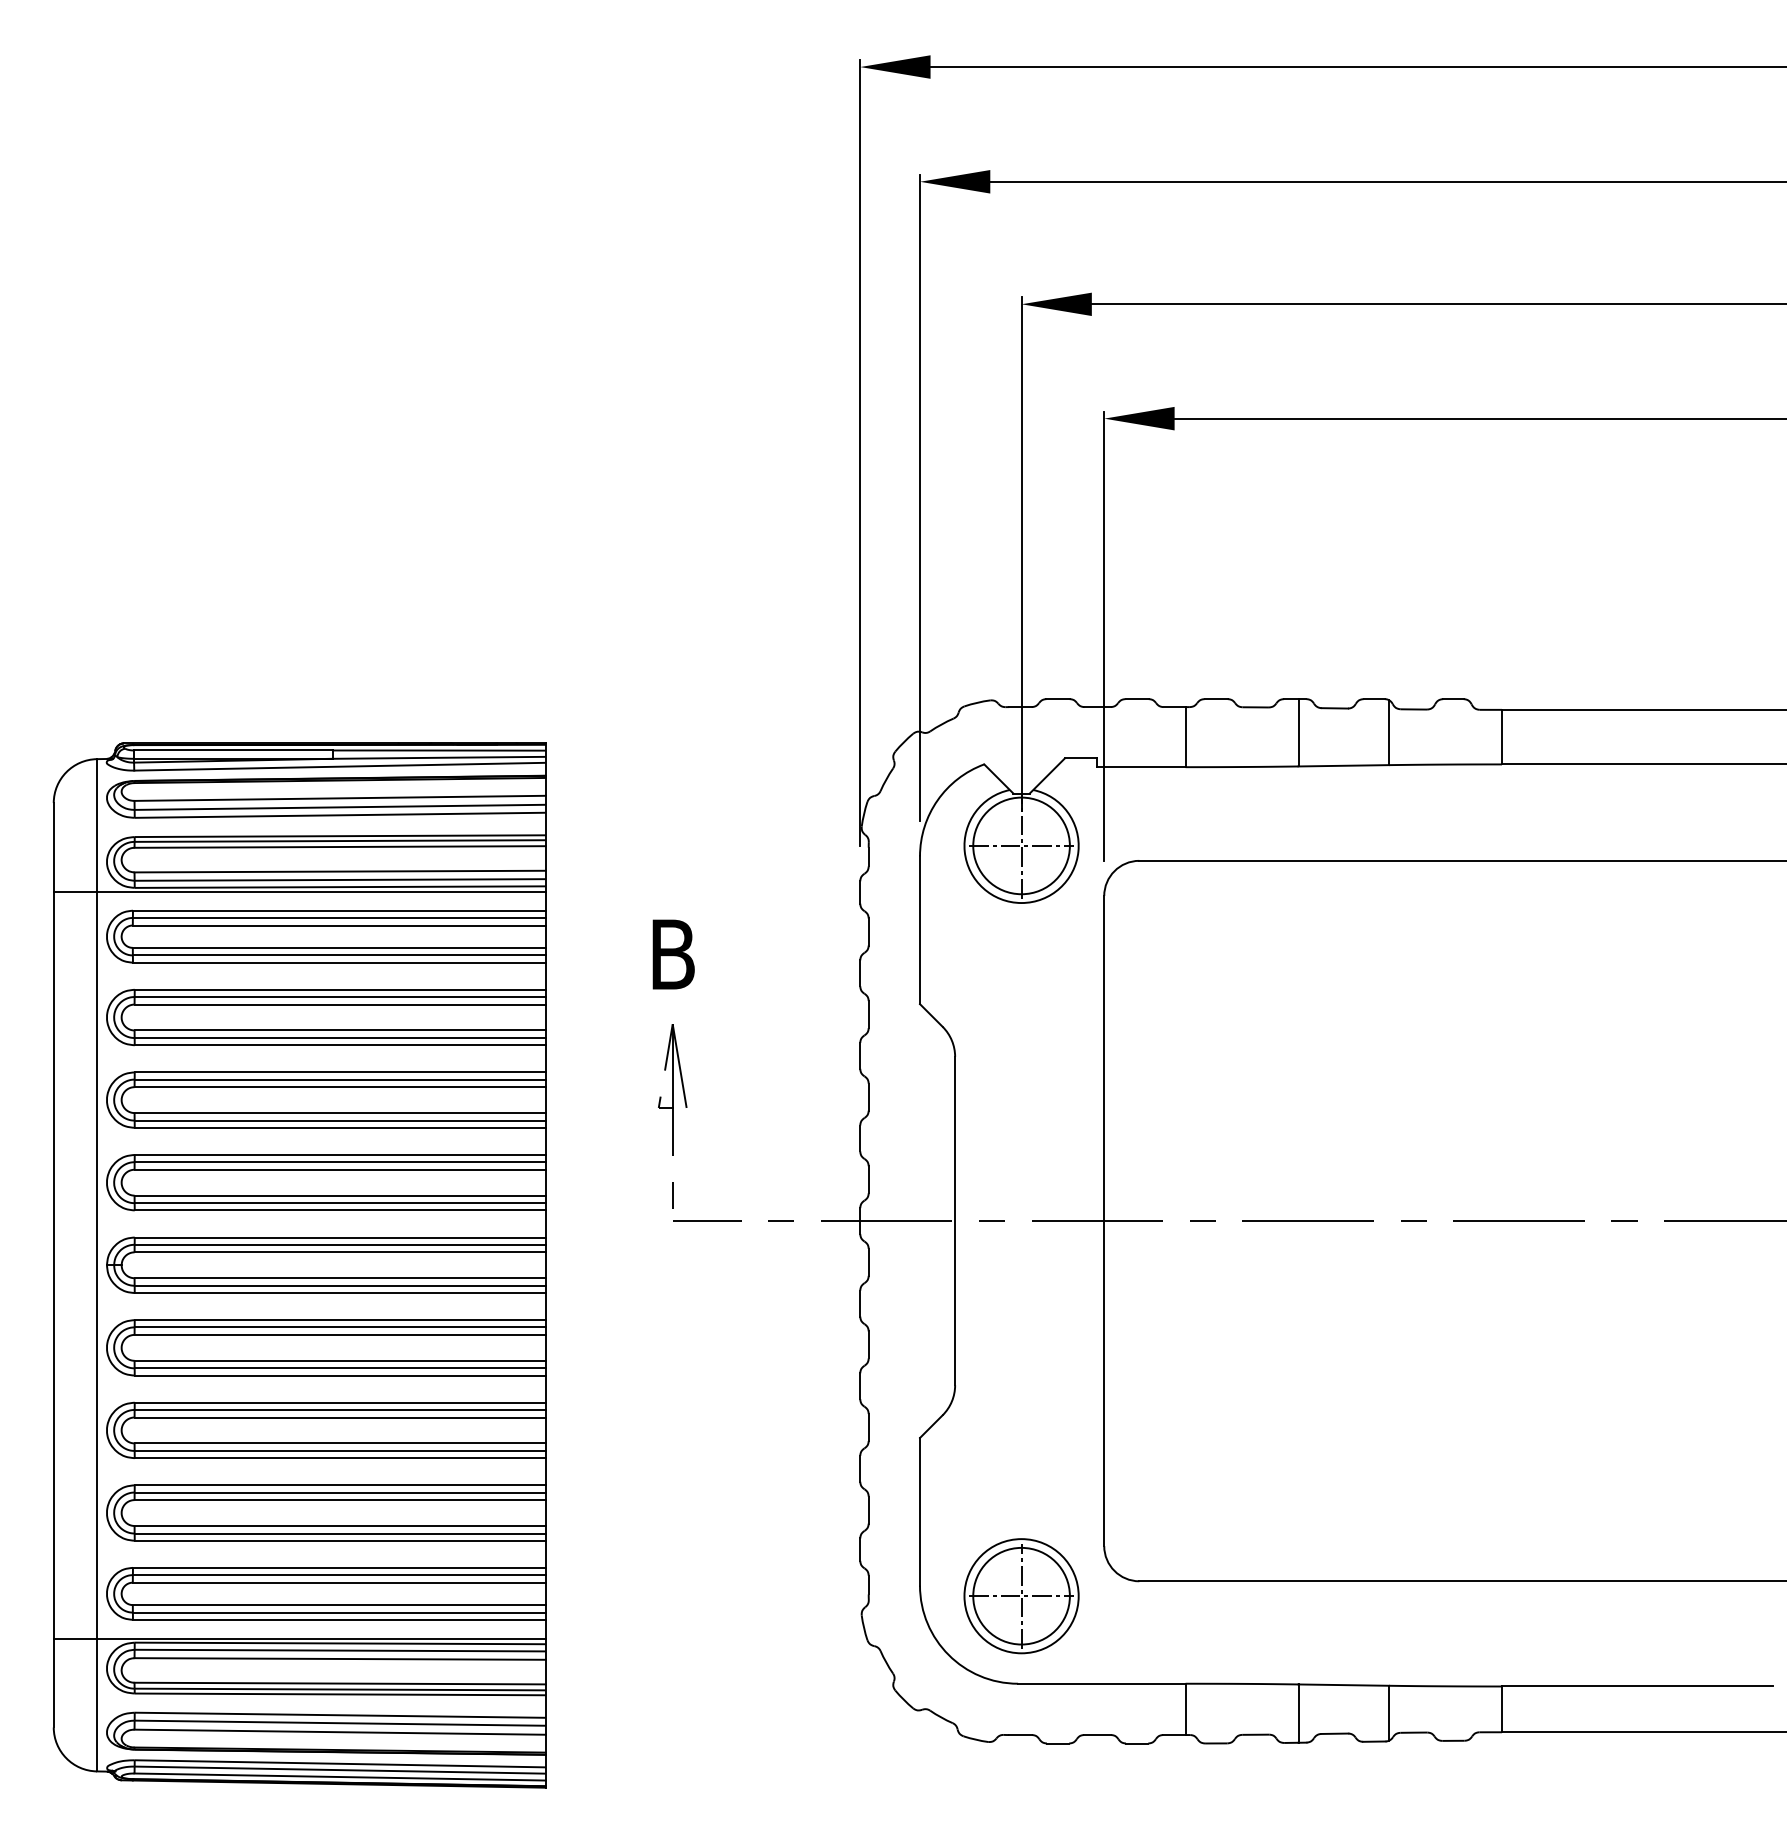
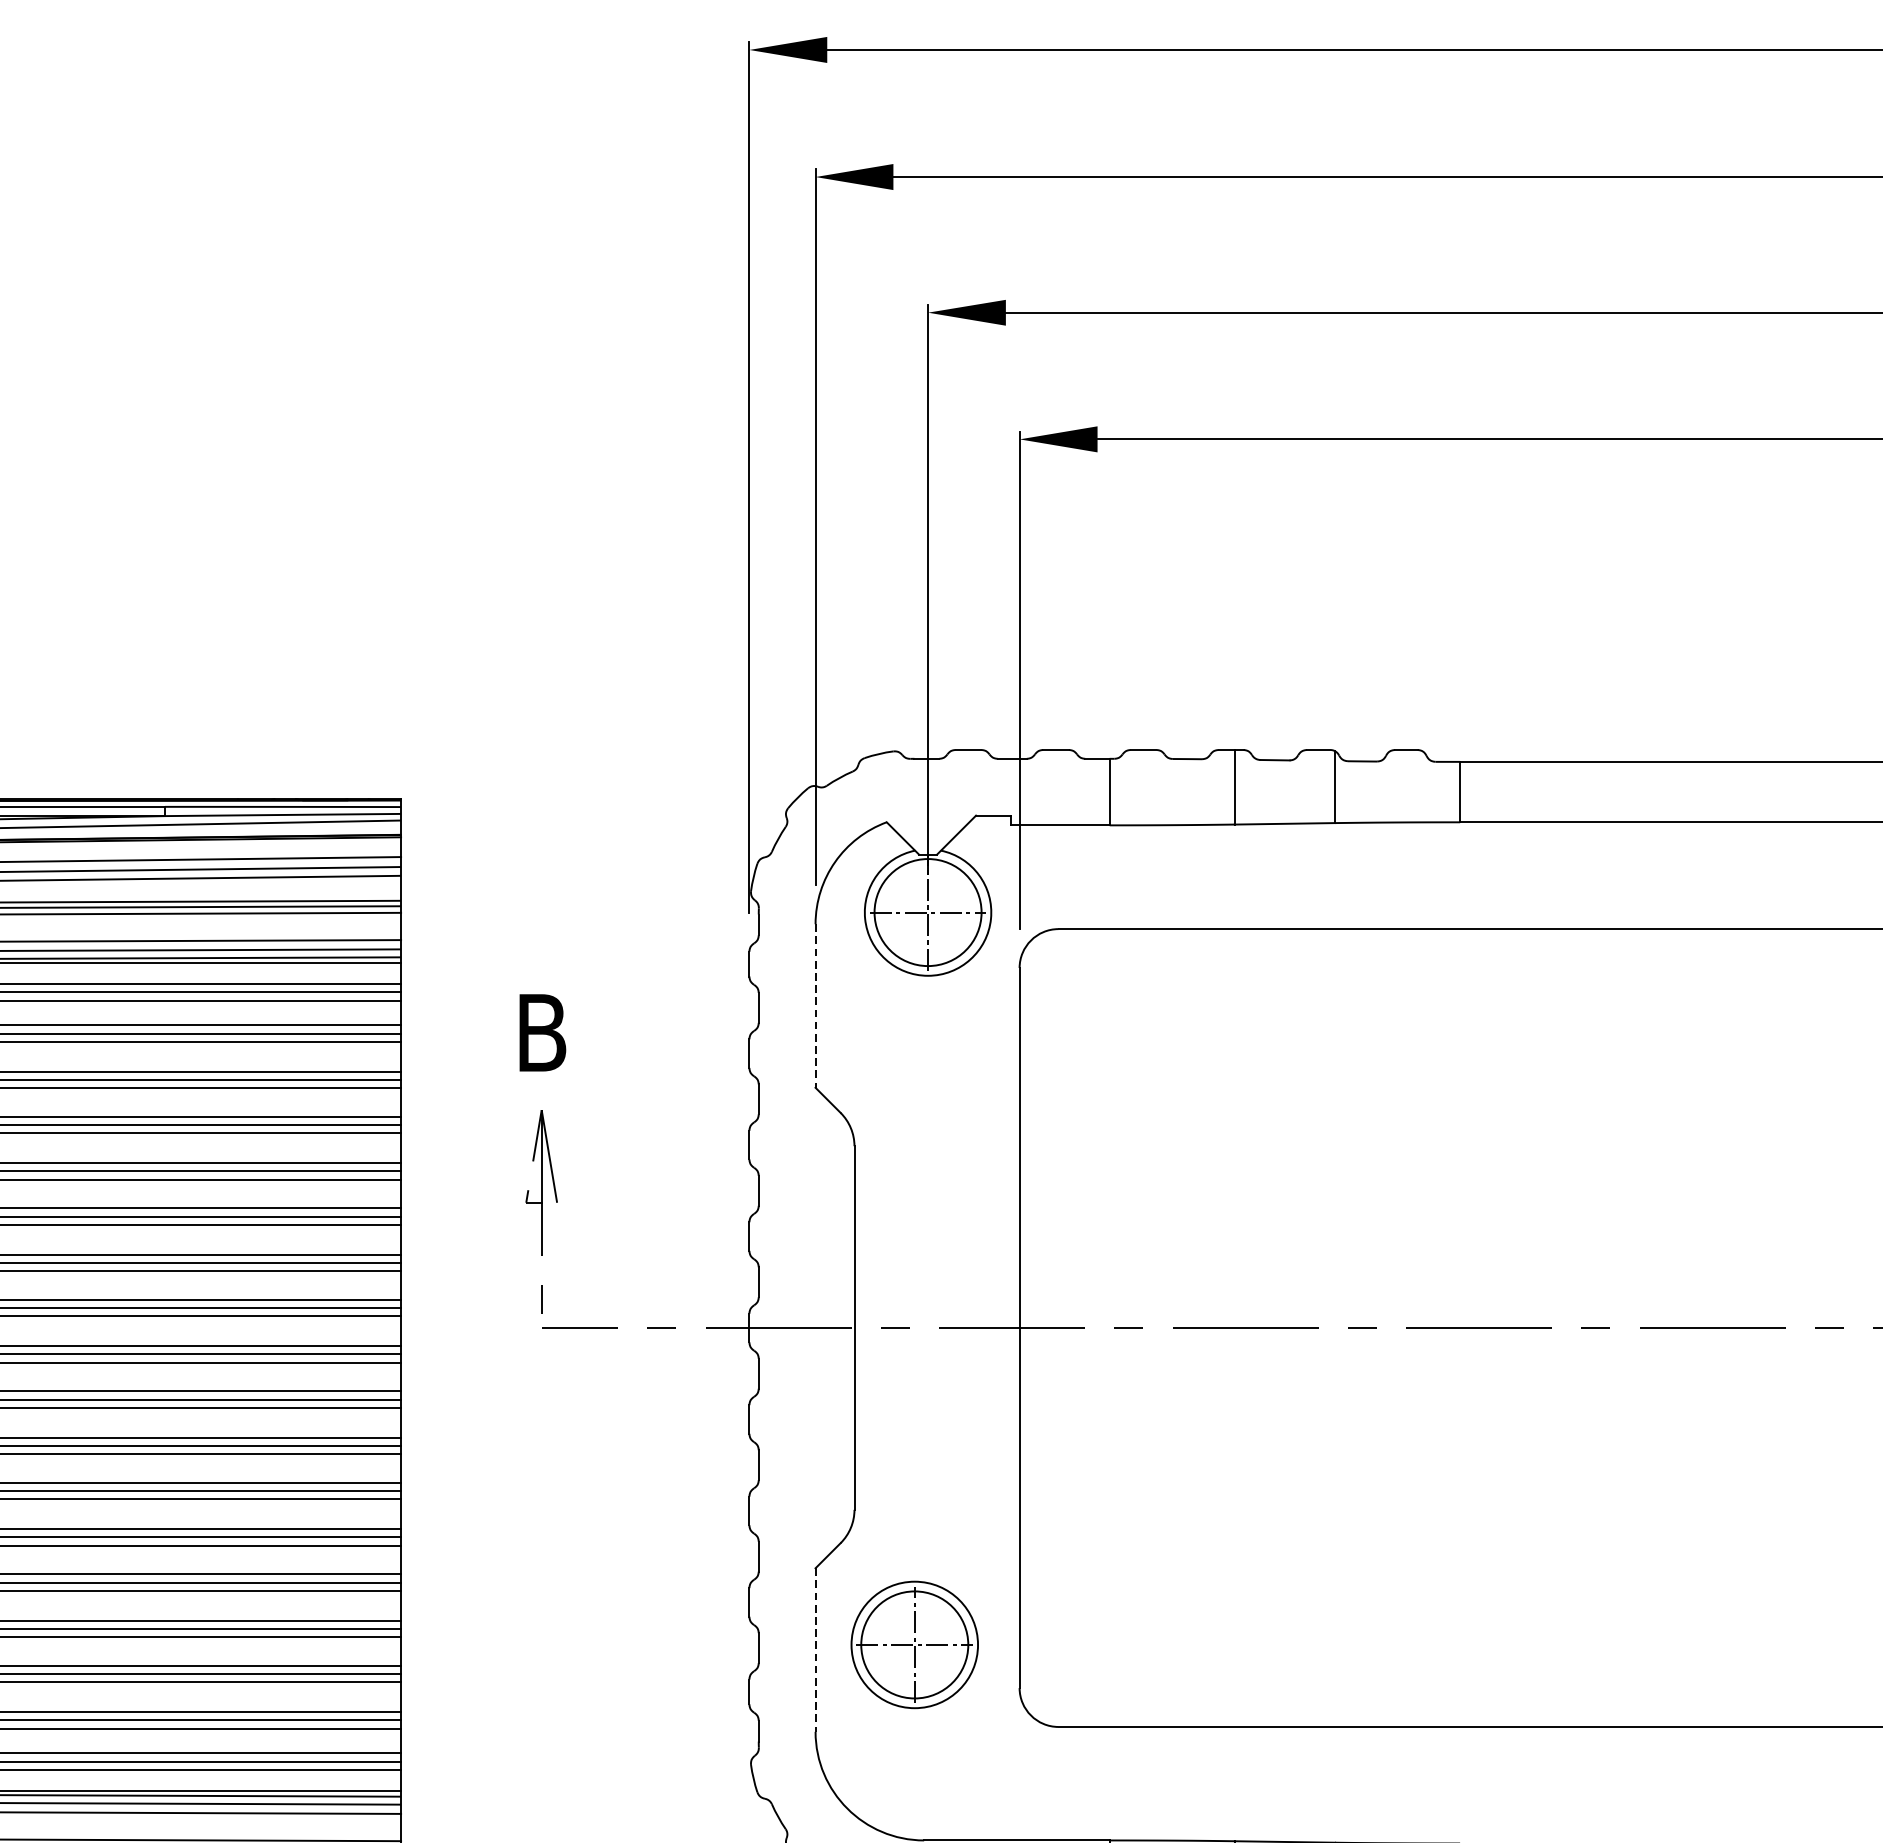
line: (920, 930) -> (816, 1006), solid -> dashed
line: (920, 1511) -> (816, 1649), solid -> dashed
part: (1021, 1596) -> (914, 1645), moved

